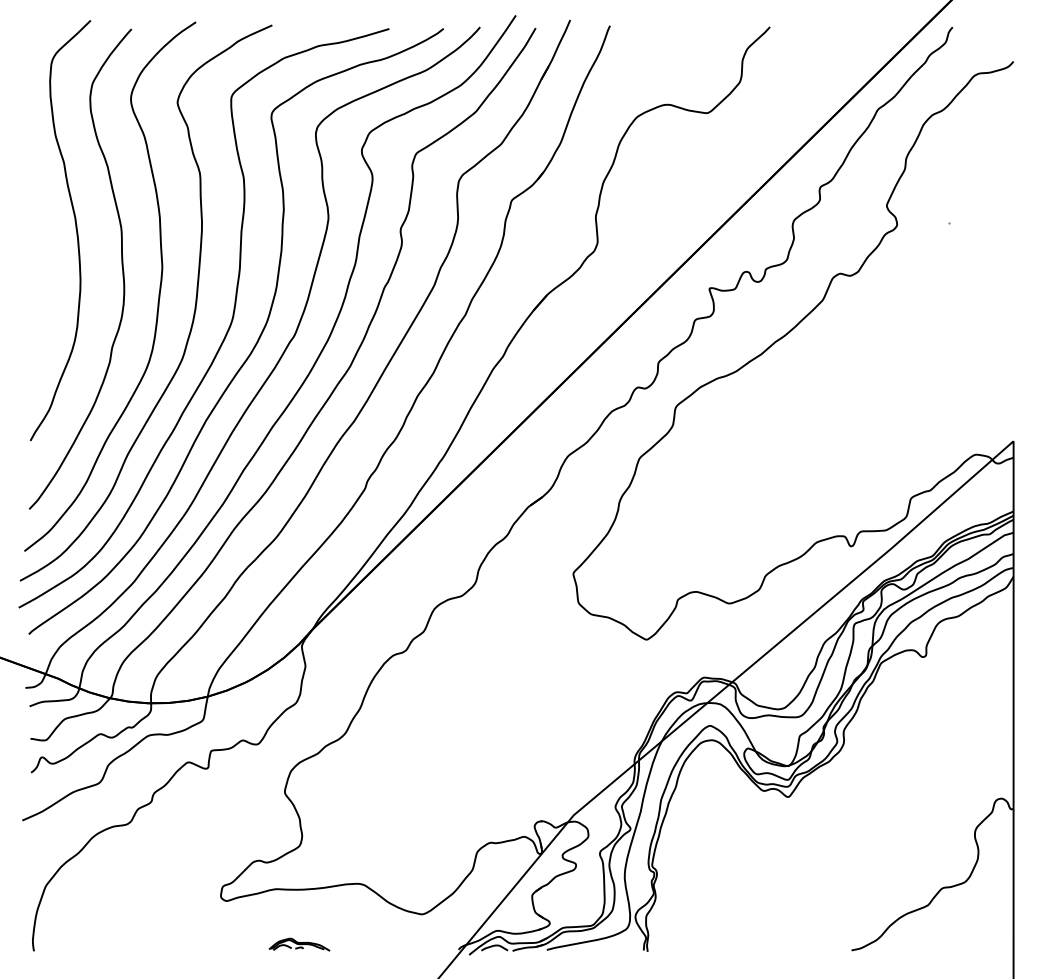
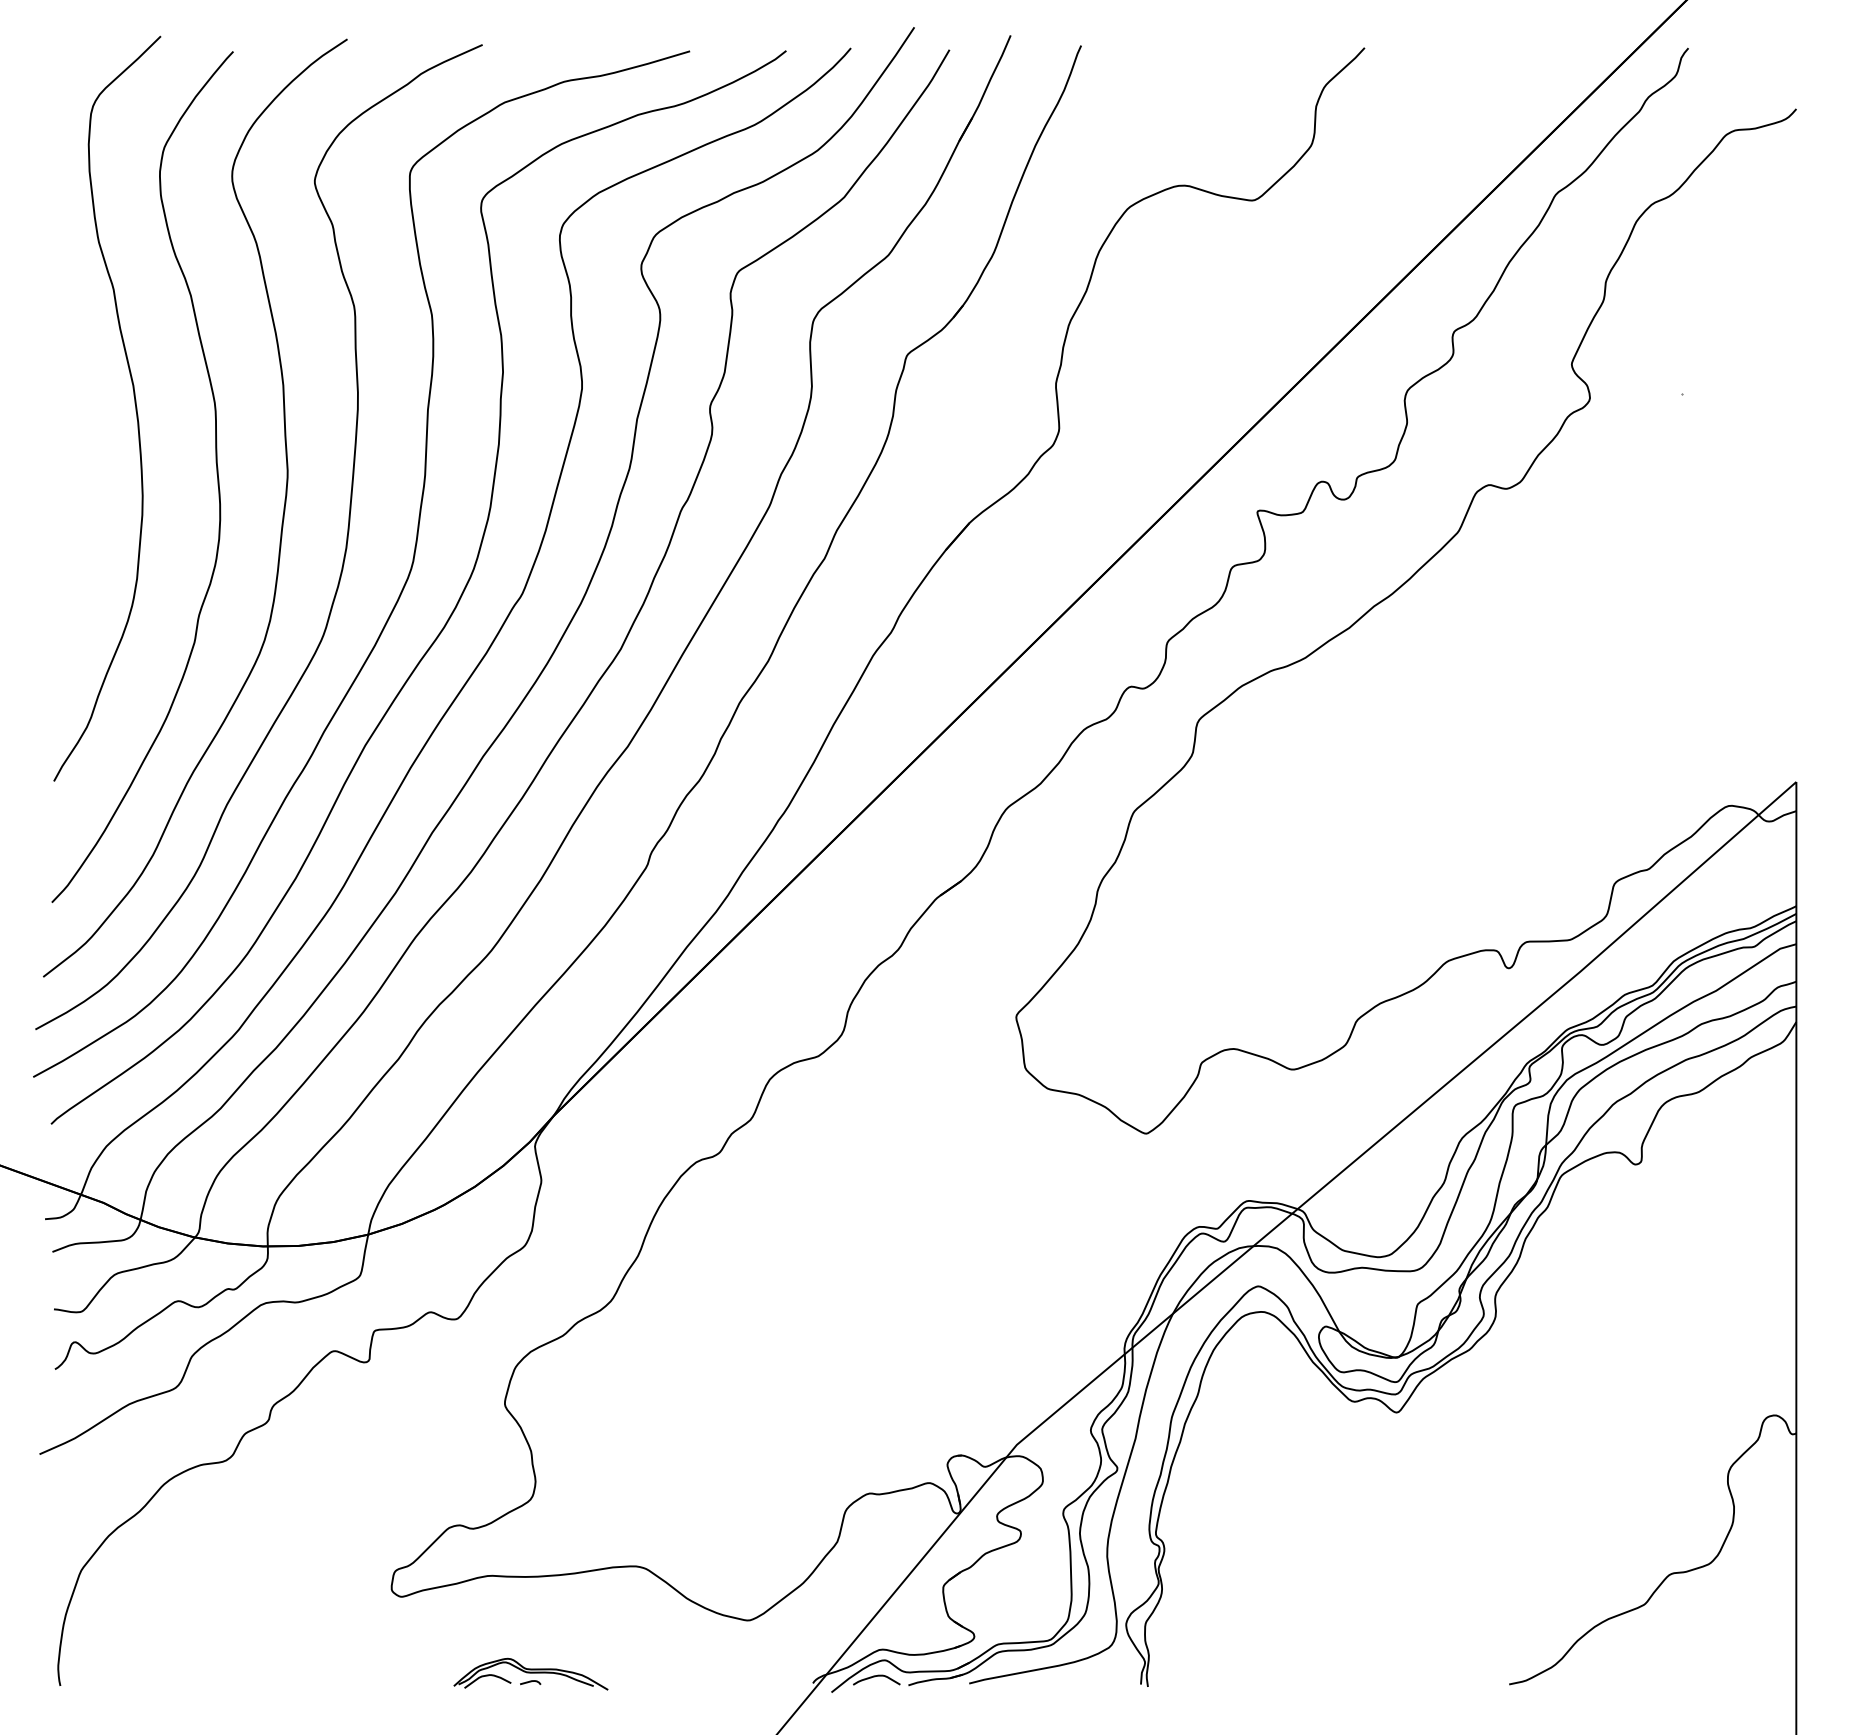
part: (299, 944) -> (530, 1673), size x1.43

